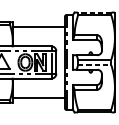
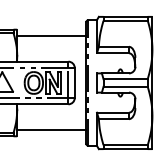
line: (94, 12) -> (125, 16), dashed -> solid
line: (95, 65) -> (126, 86), dashed -> solid

